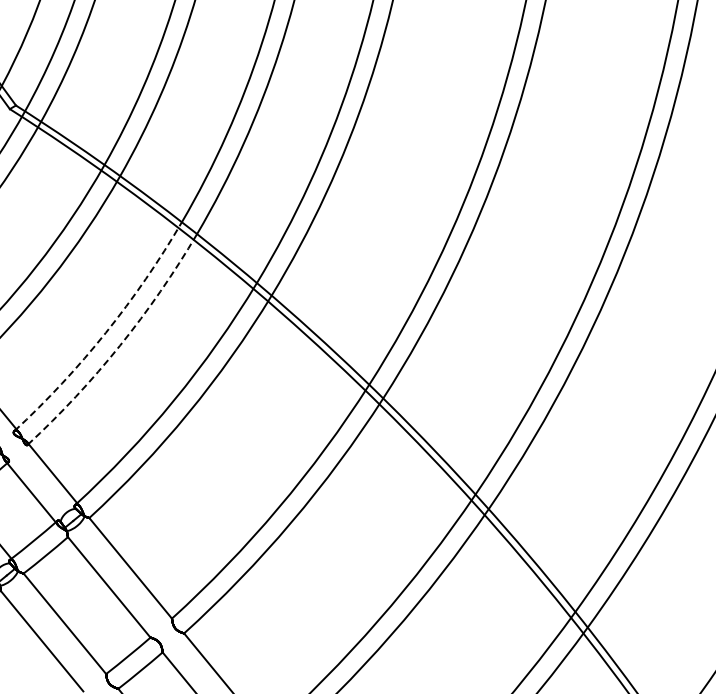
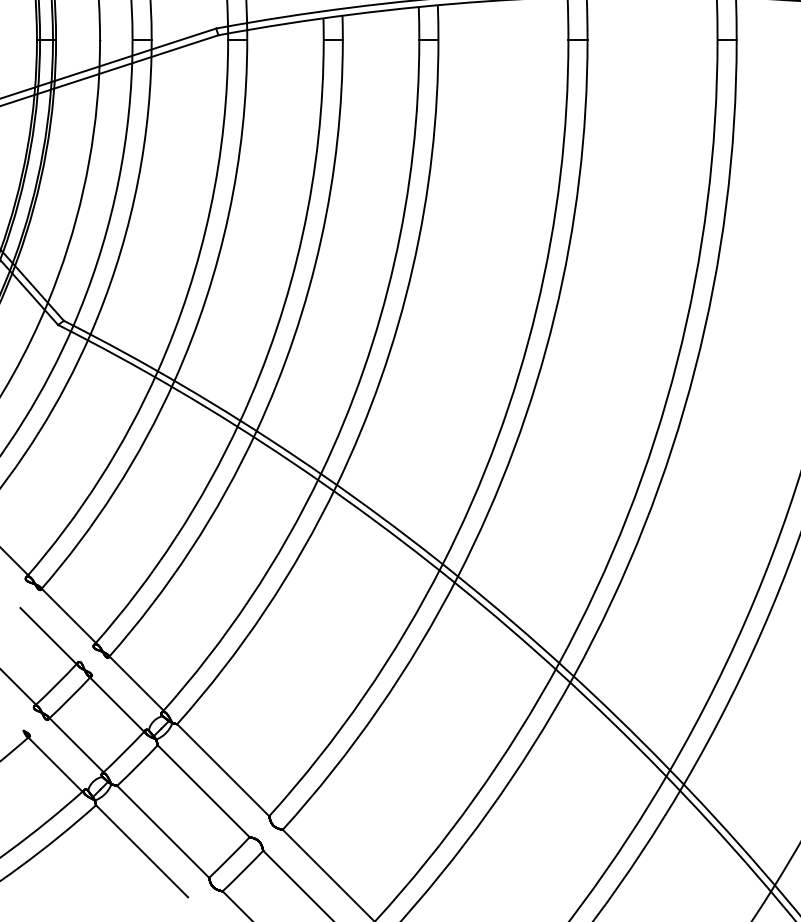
arc: (105, 333) -> (175, 538), dashed -> solid
arc: (119, 345) -> (190, 549), dashed -> solid

